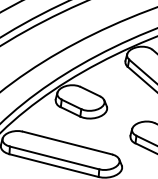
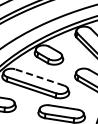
line: (67, 143) -> (39, 77), solid -> dashed

